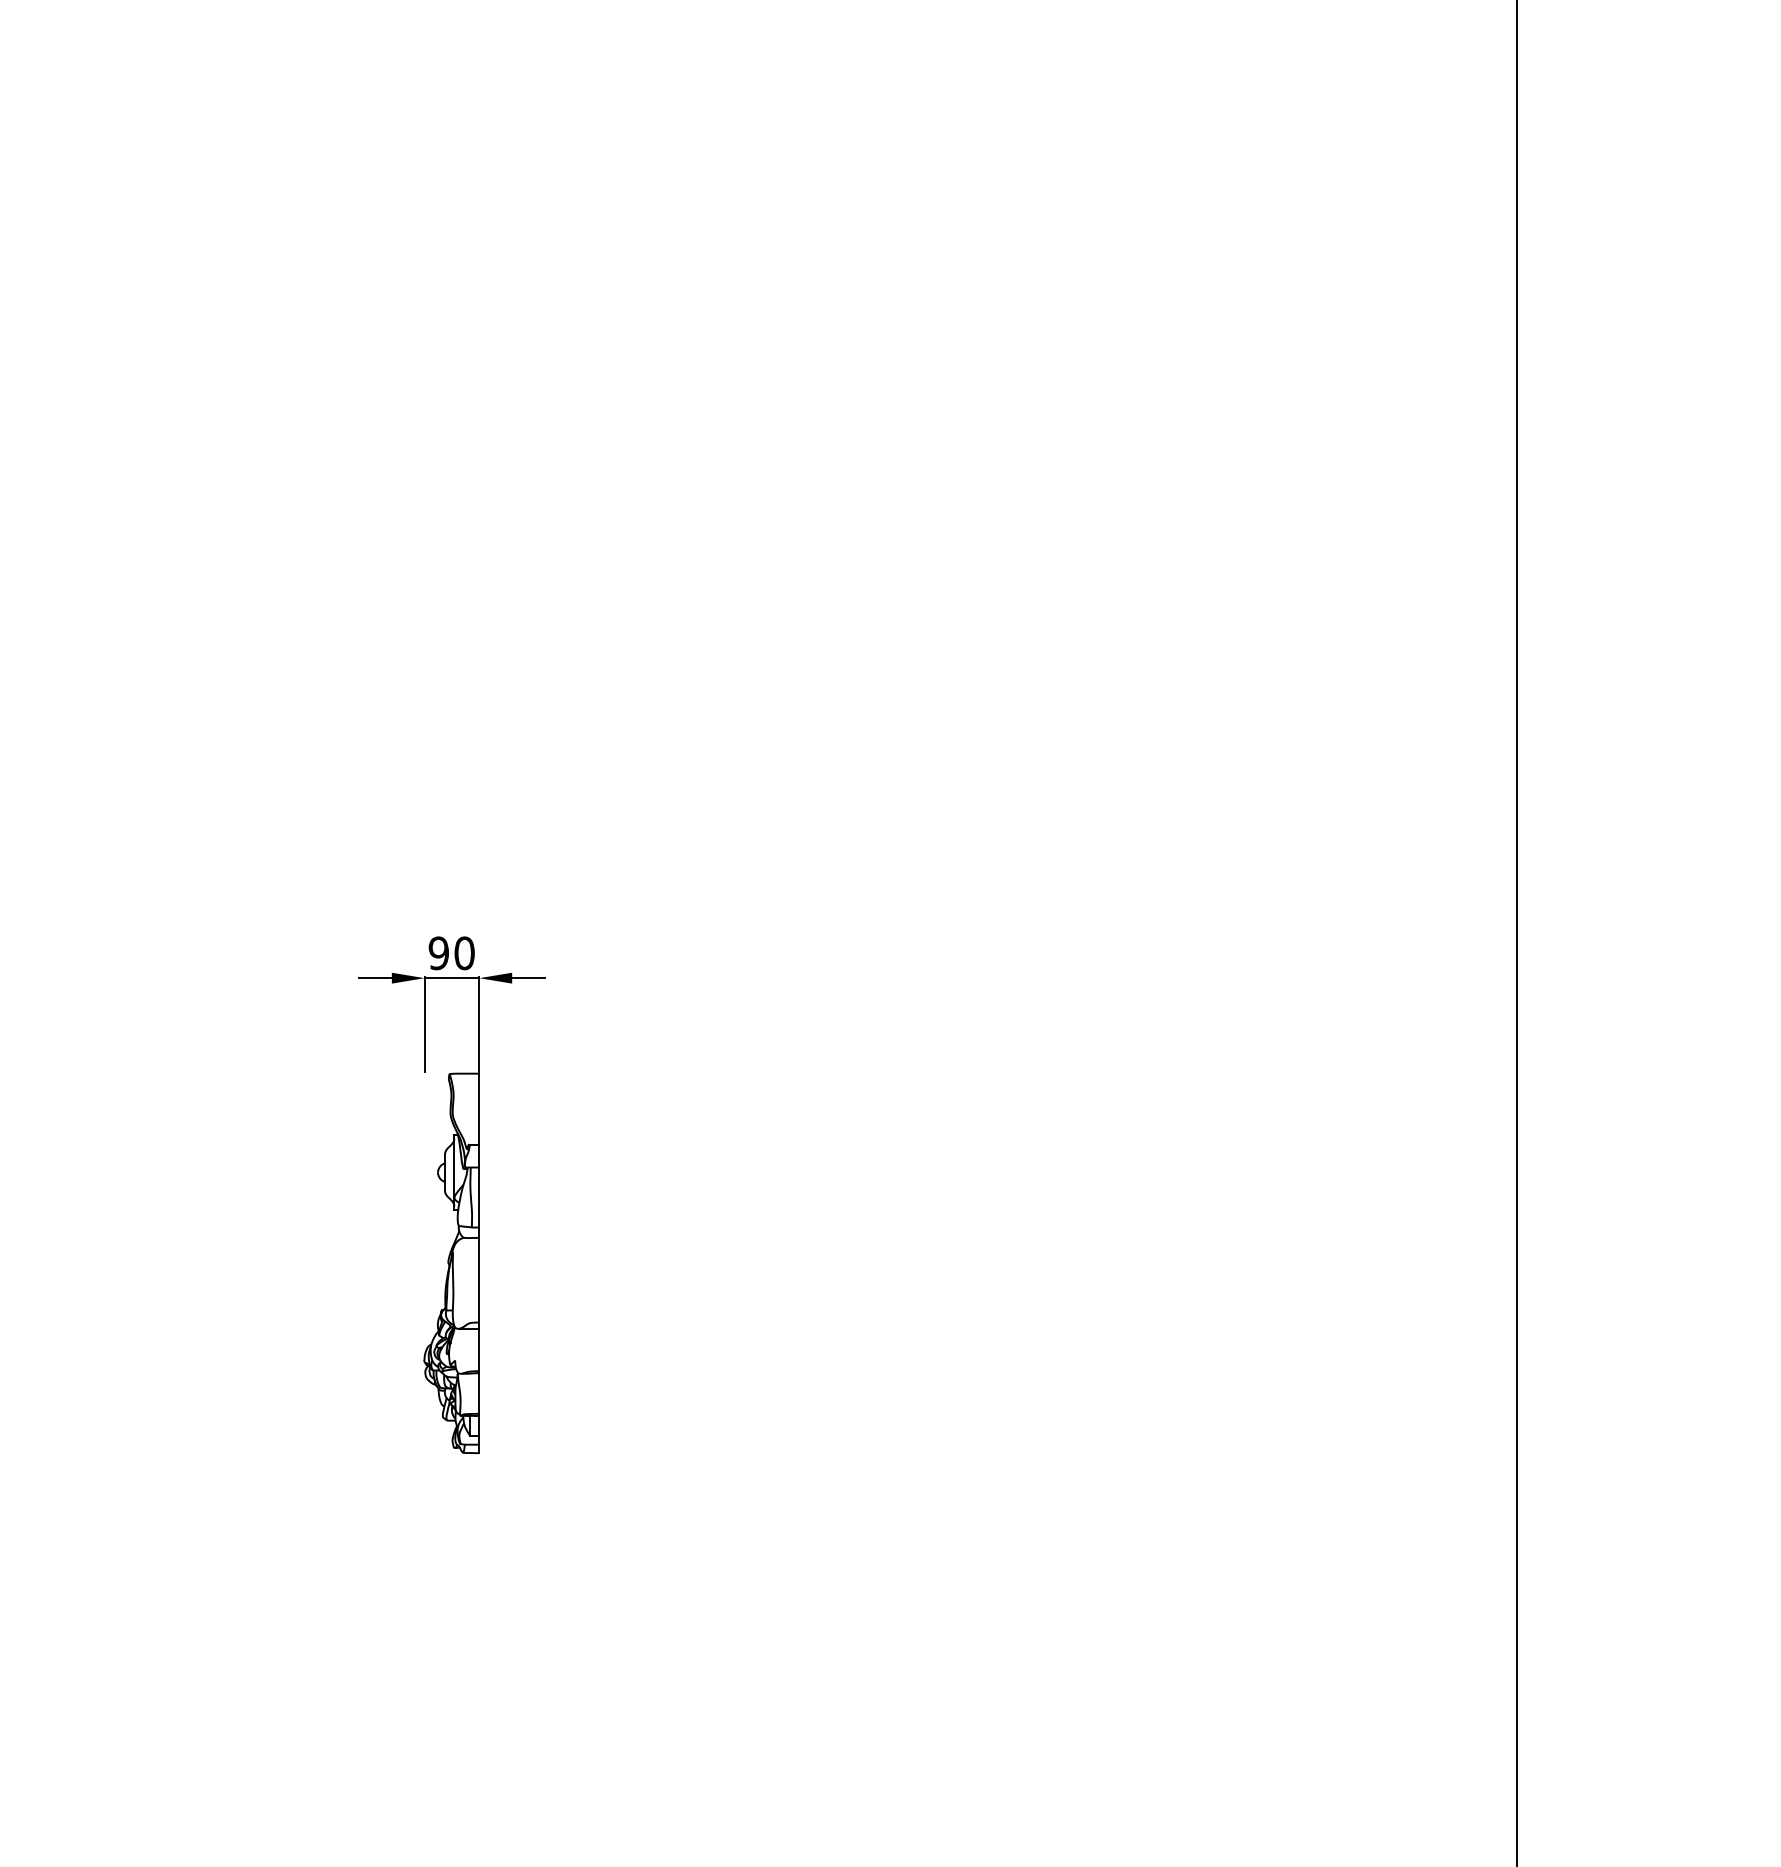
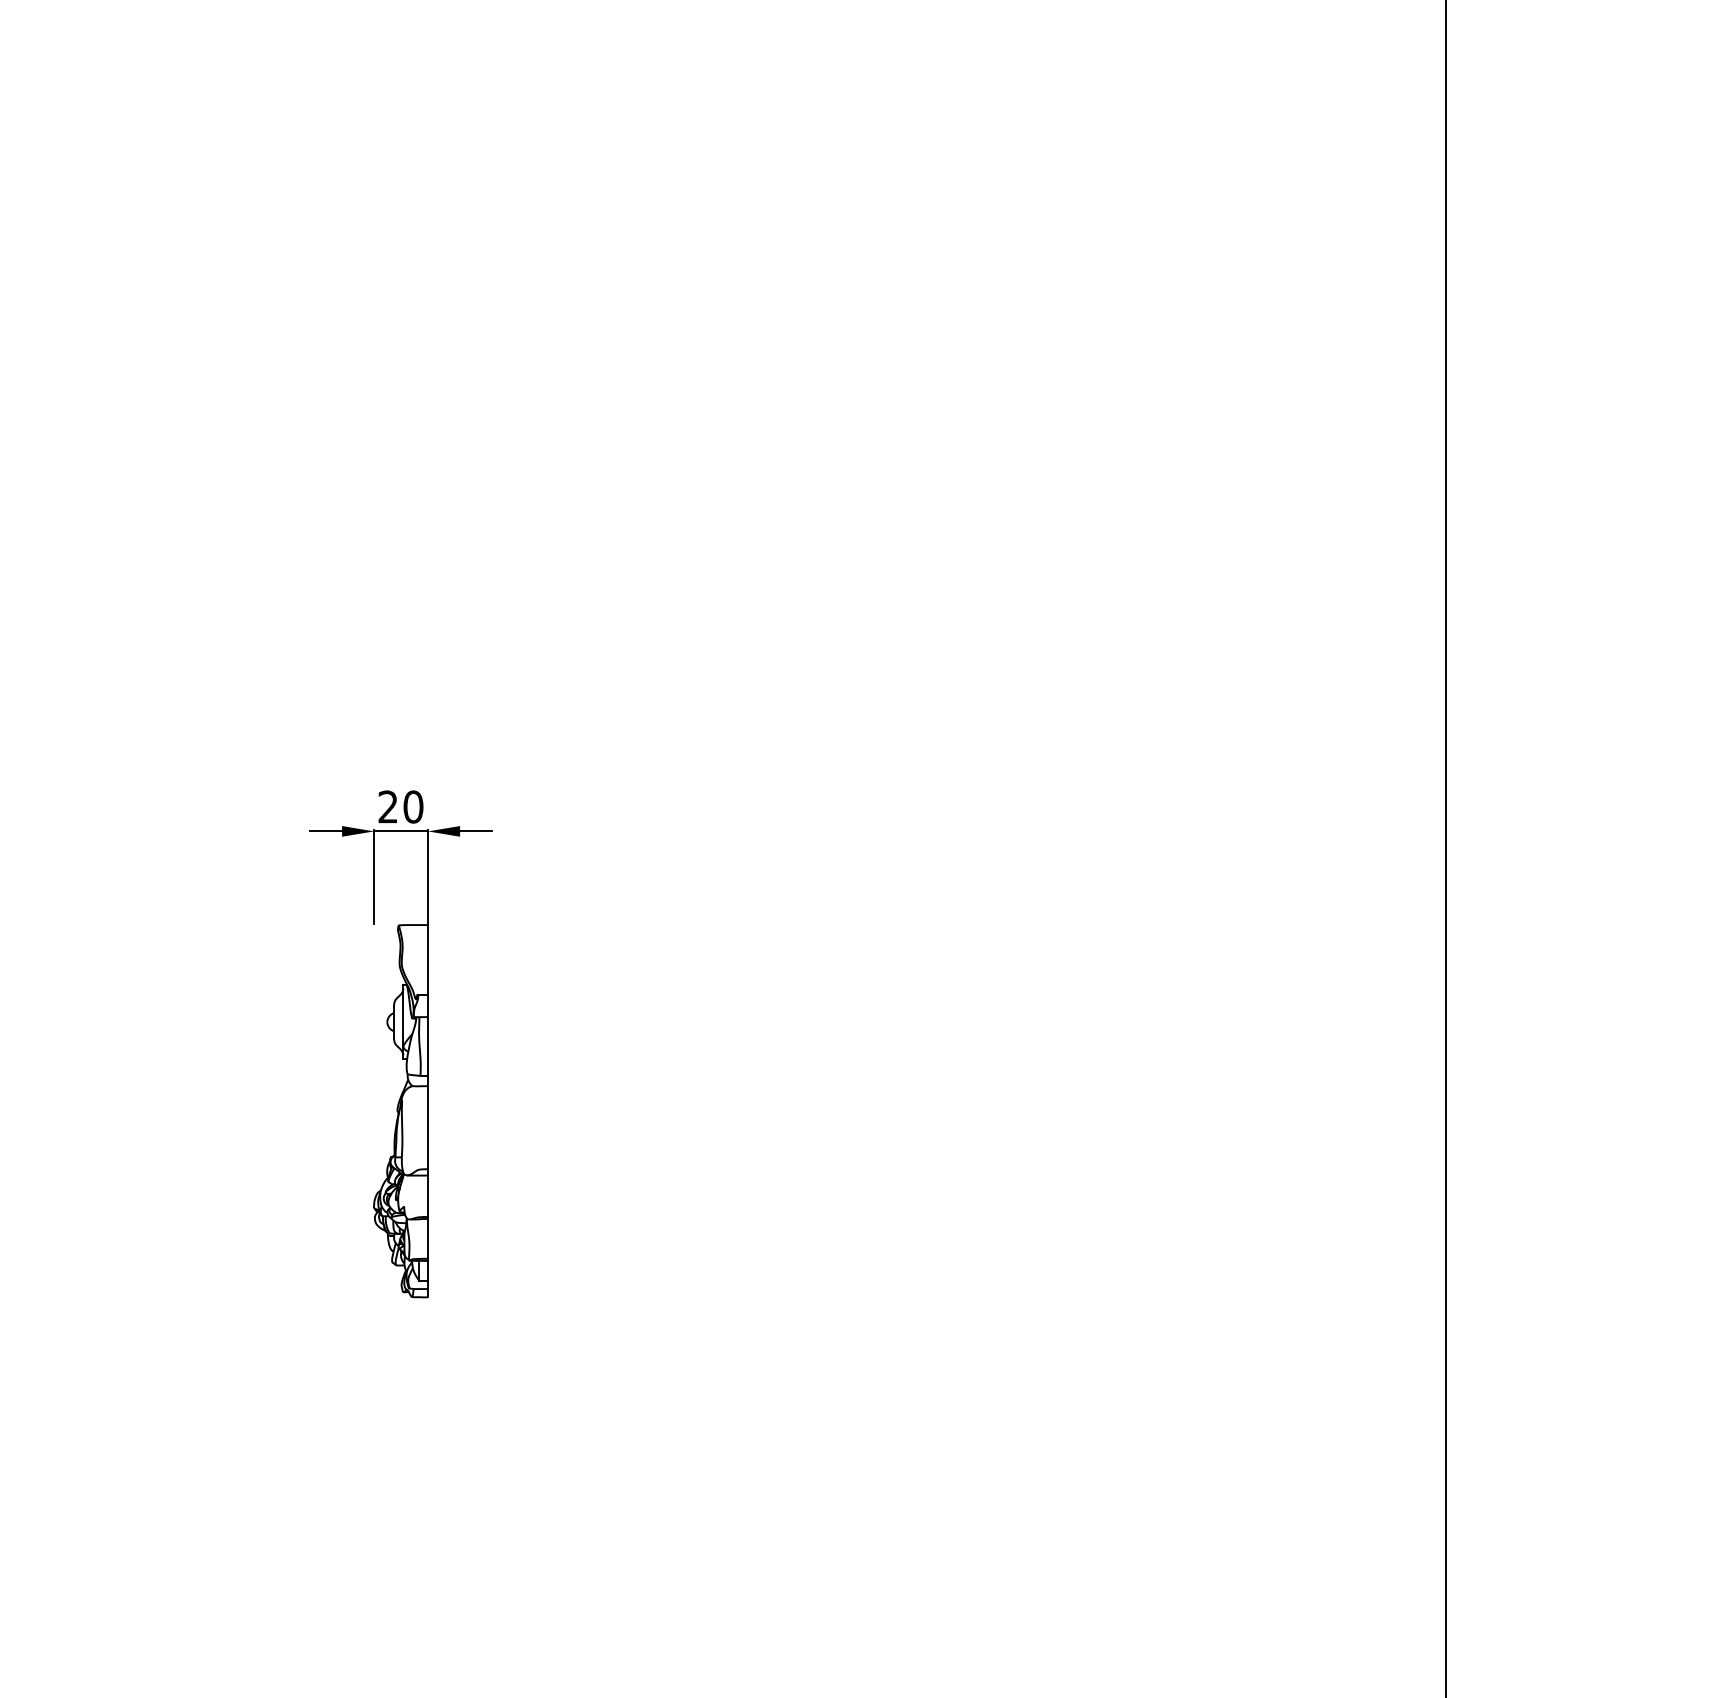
text: (438, 953) -> (387, 807), 90 -> 20

